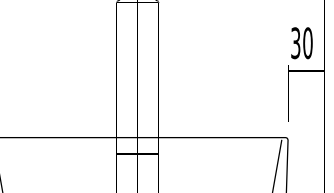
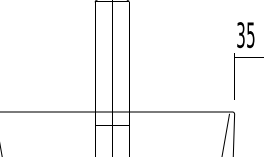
text: (307, 43) -> (250, 35), 30 -> 35

